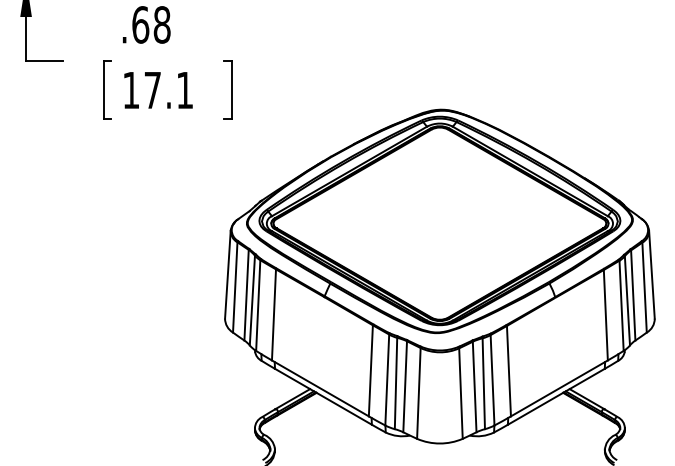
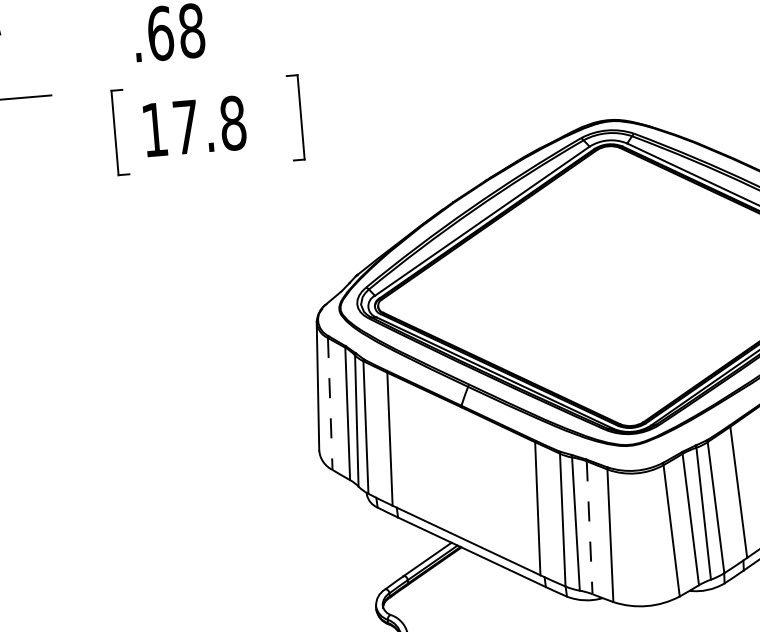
text: (184, 90) -> (232, 123), 17.1 -> 17.8
line: (235, 287) -> (330, 404), solid -> dashed
line: (405, 386) -> (590, 527), solid -> dashed

